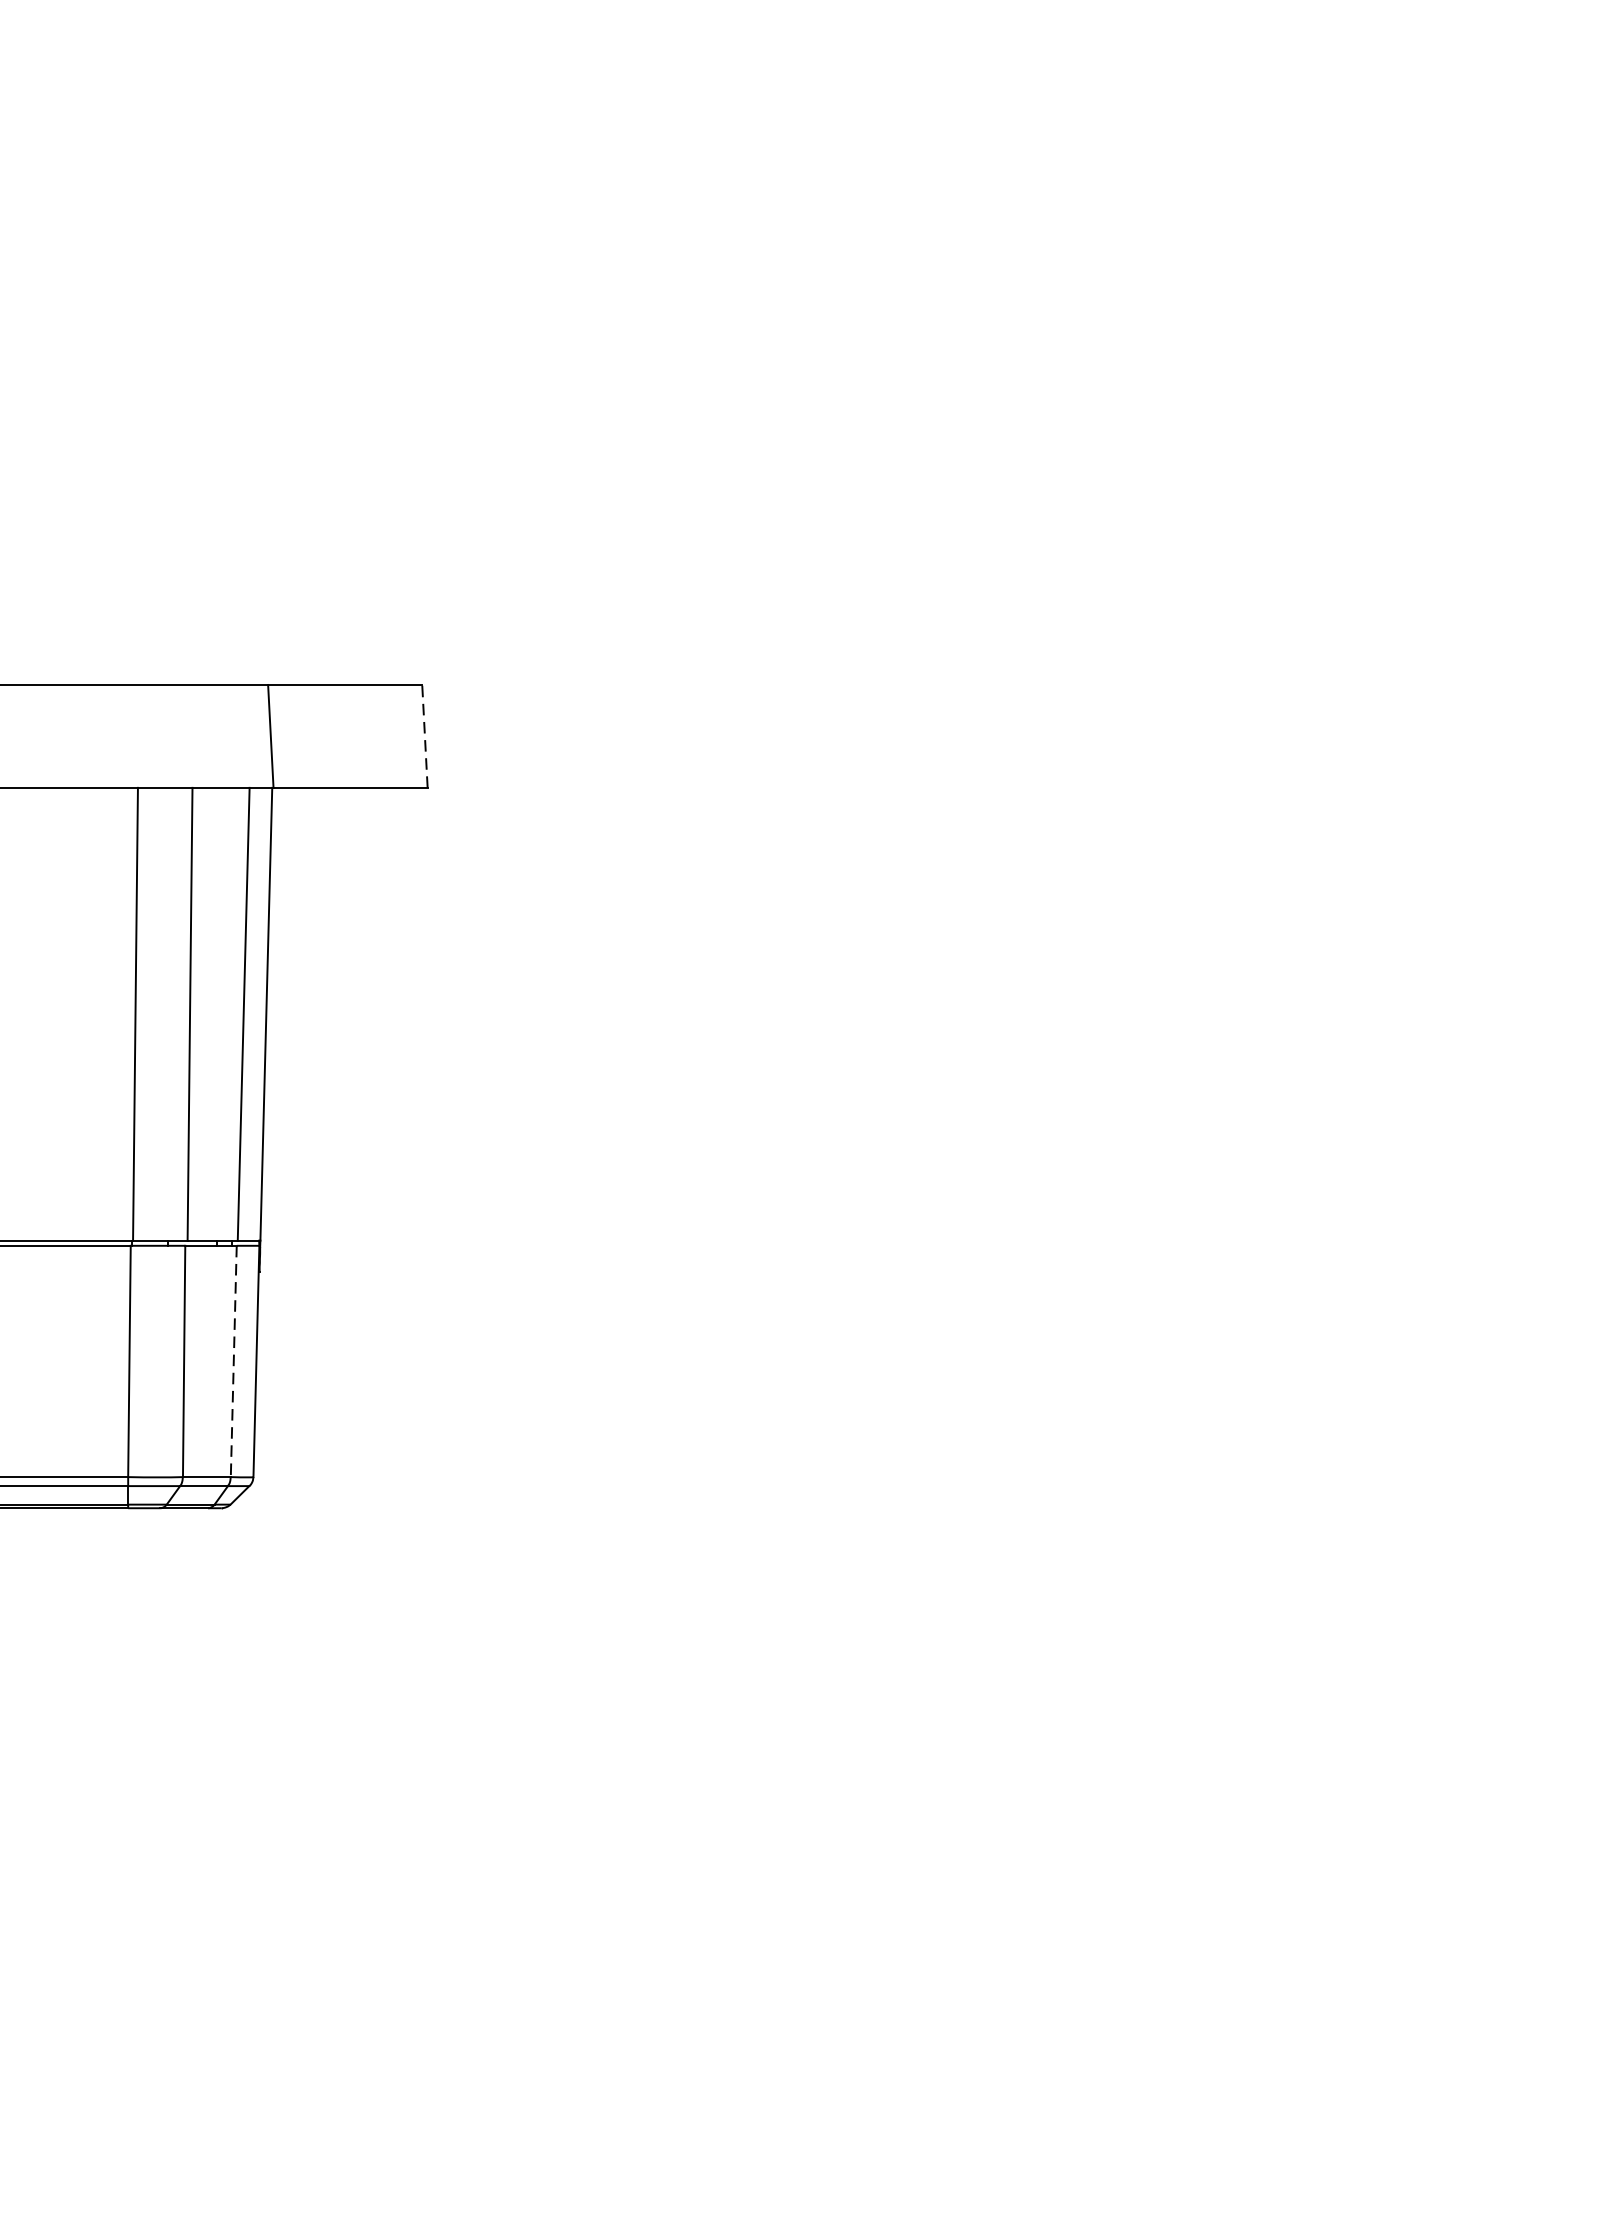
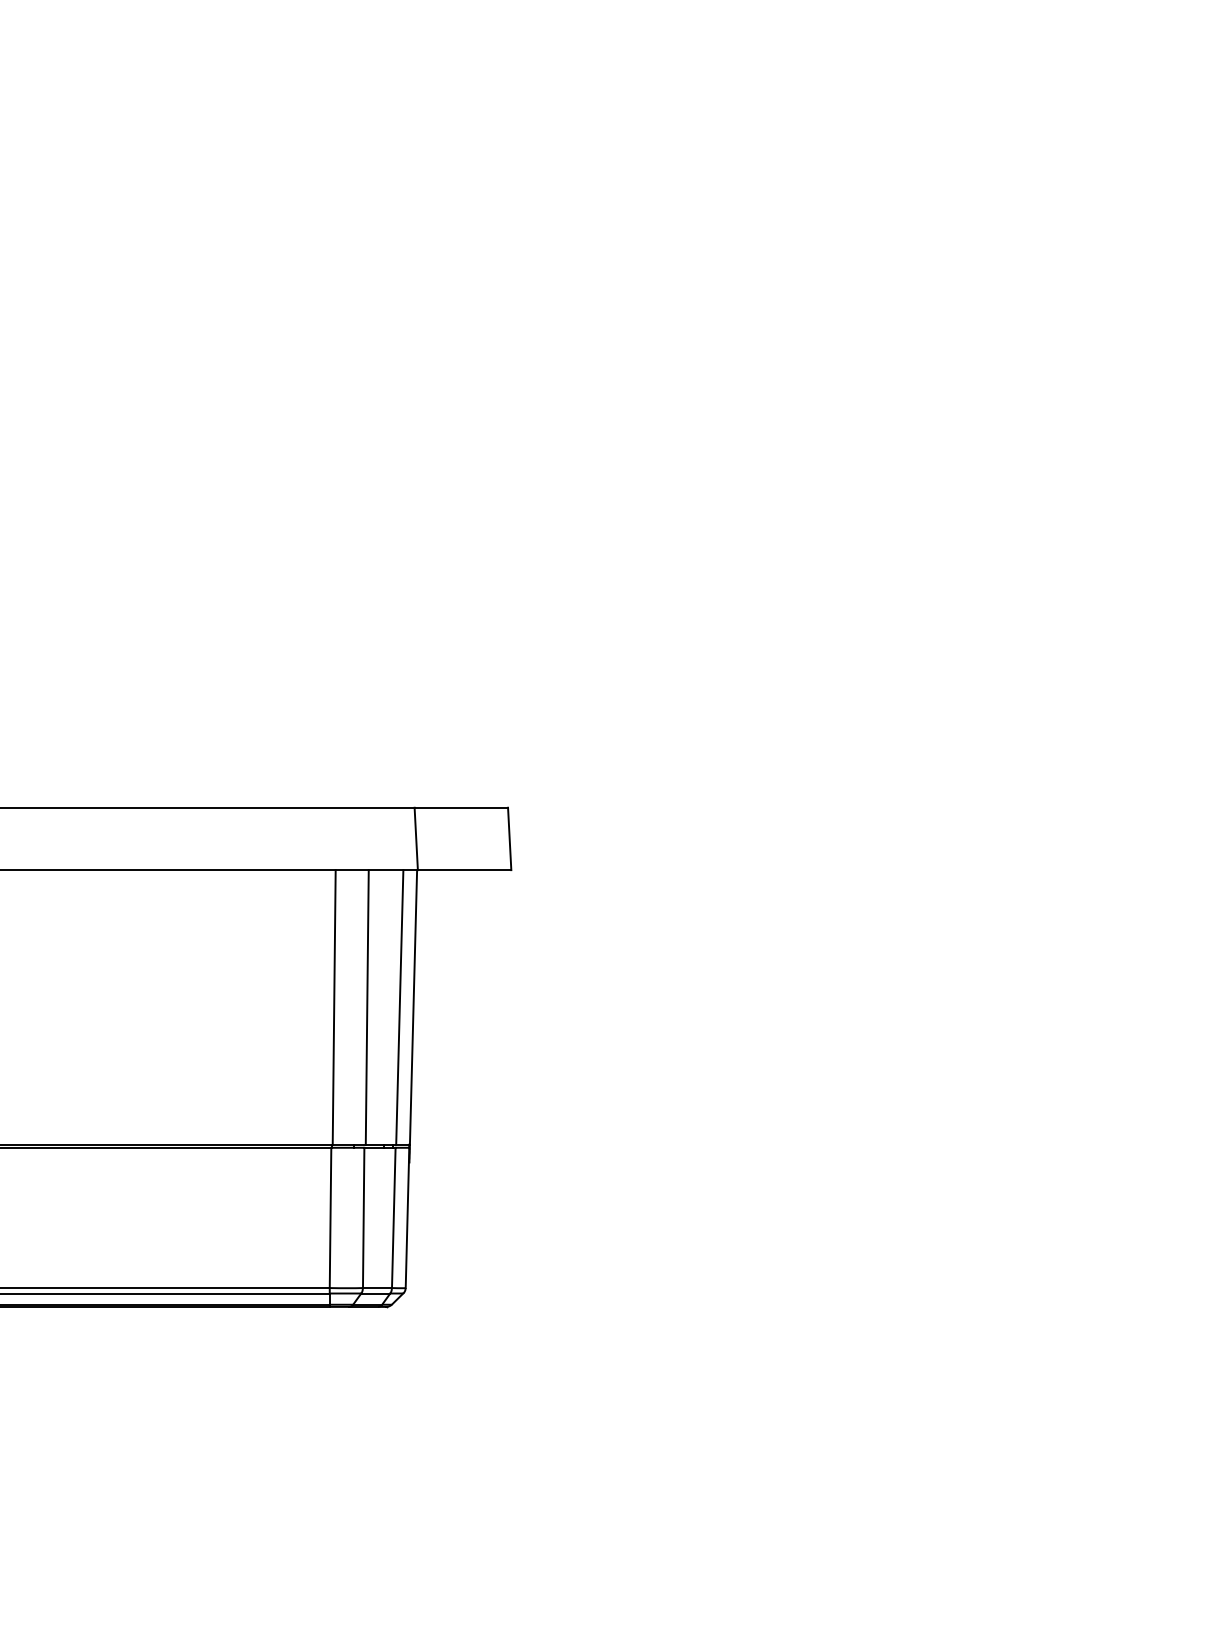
line: (424, 735) -> (509, 838), dashed -> solid
line: (233, 1362) -> (393, 1218), dashed -> solid

